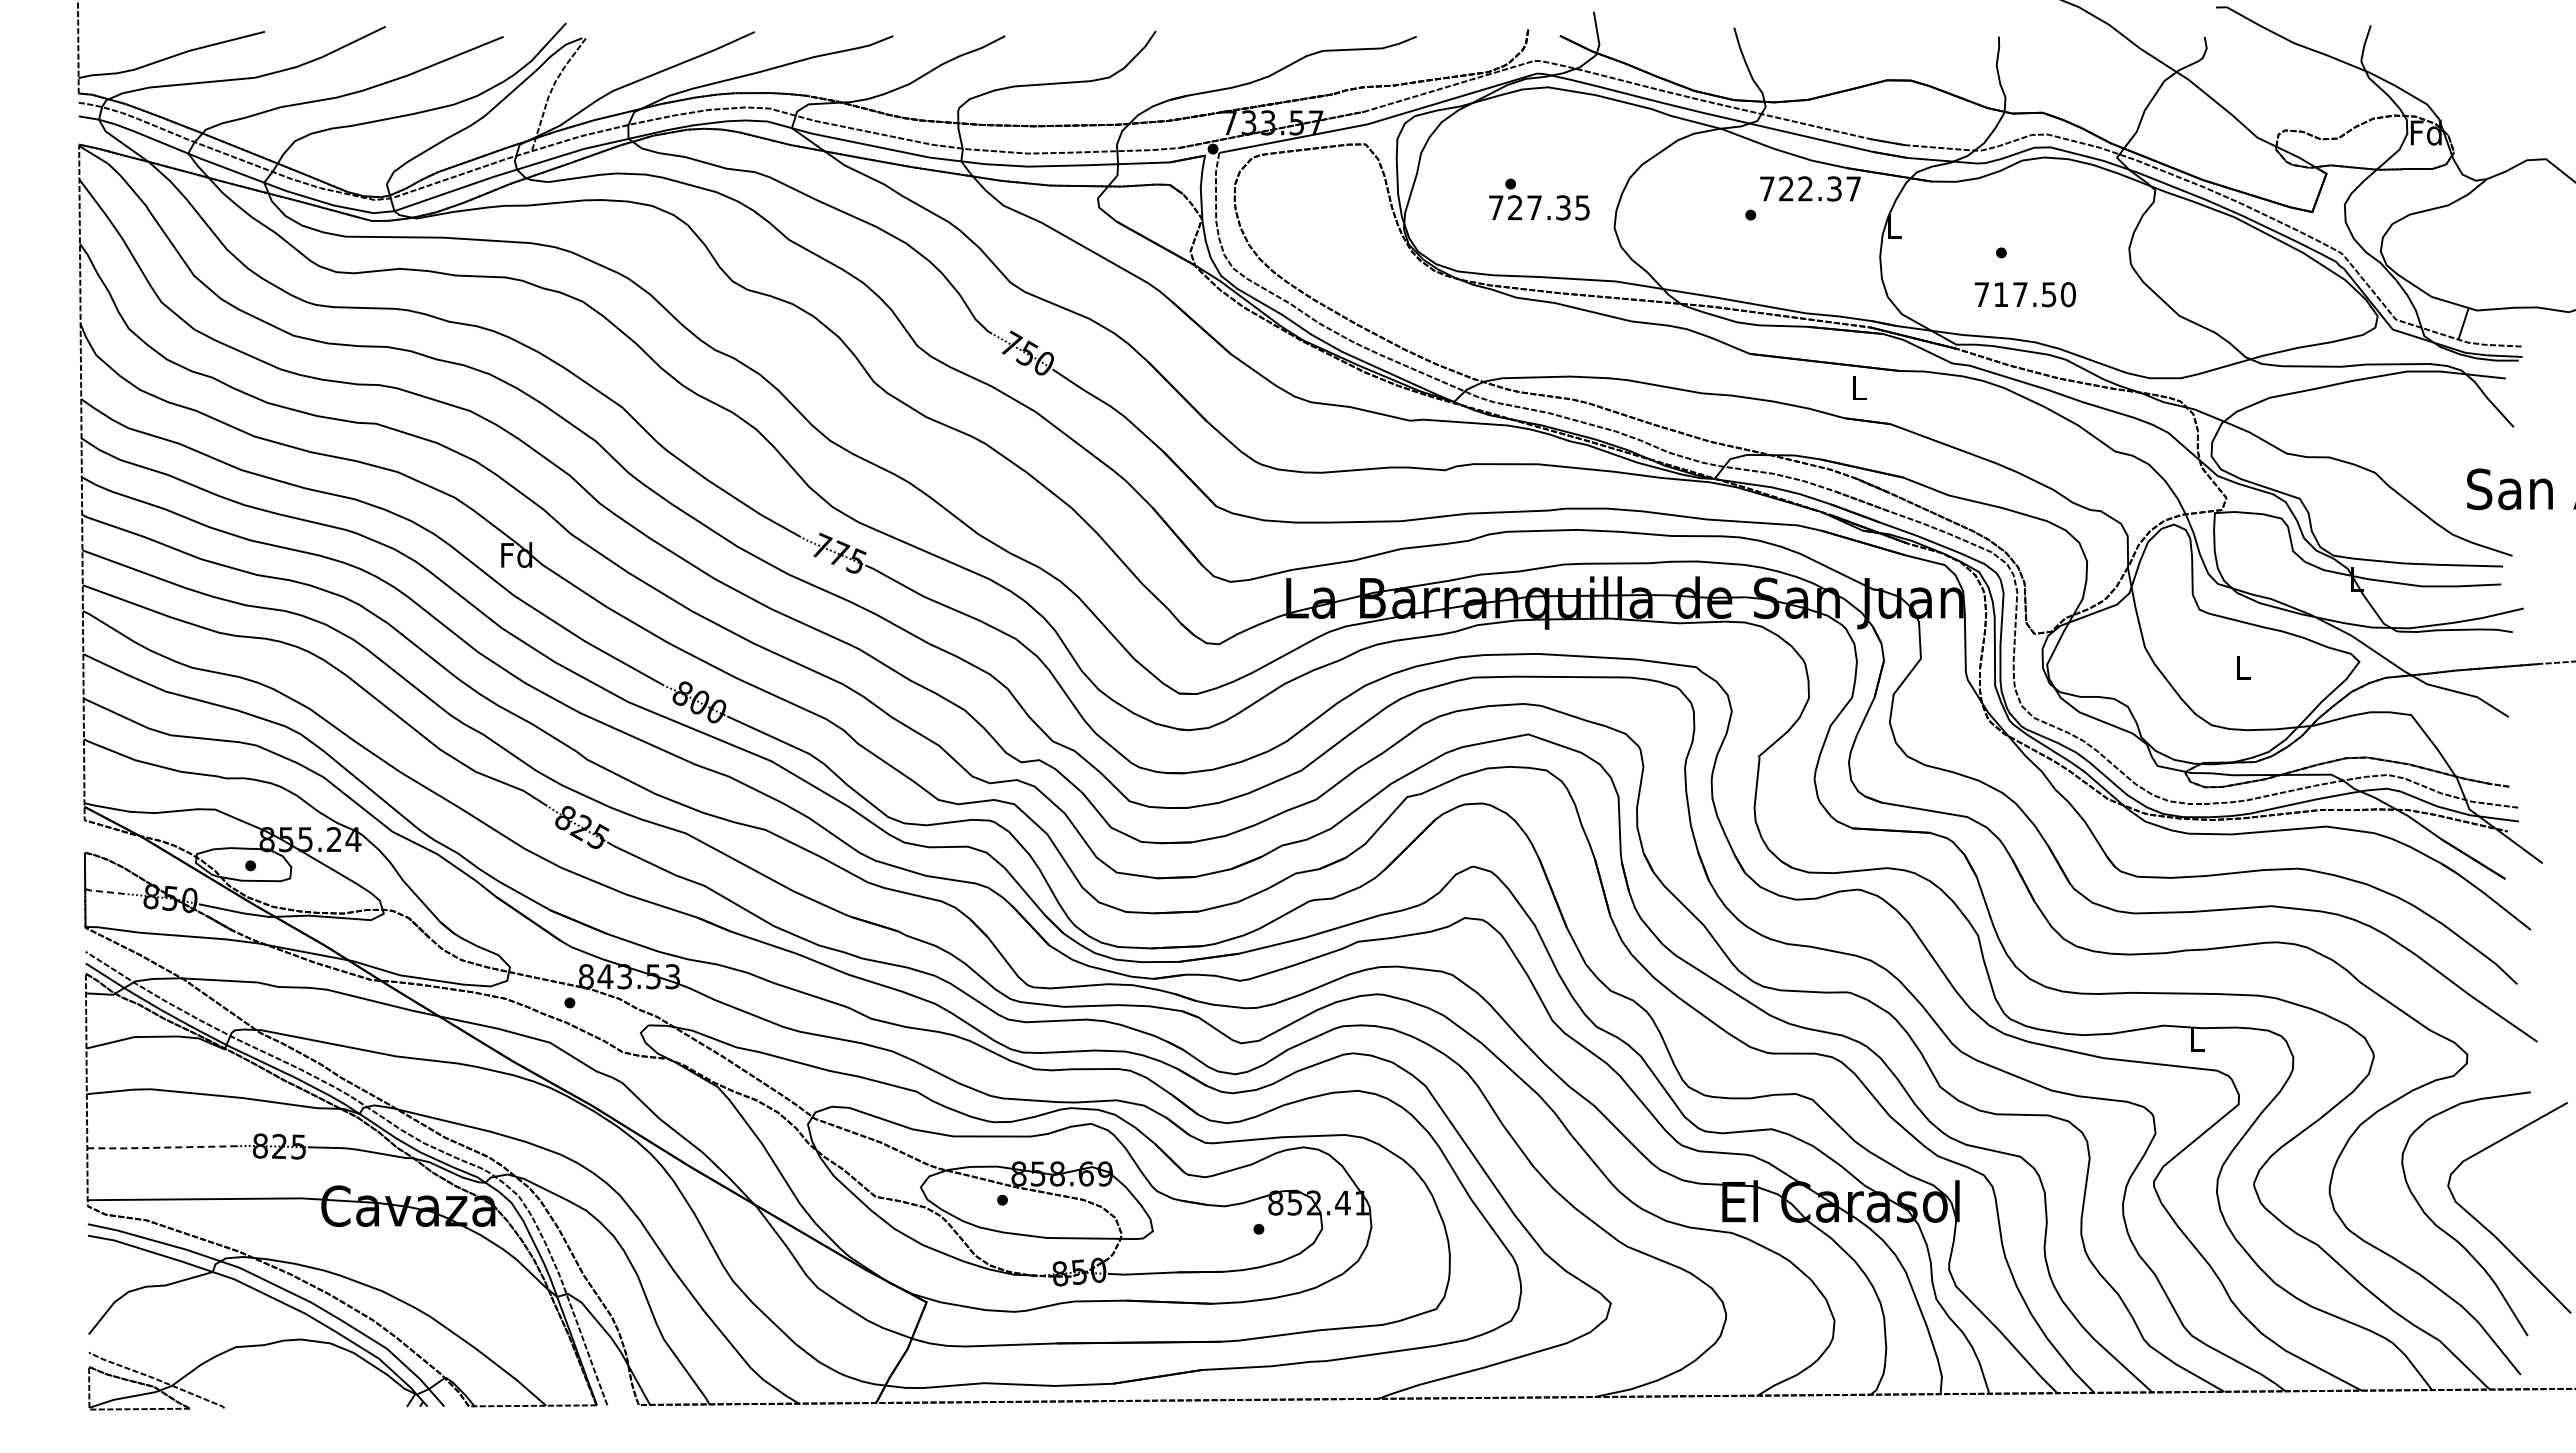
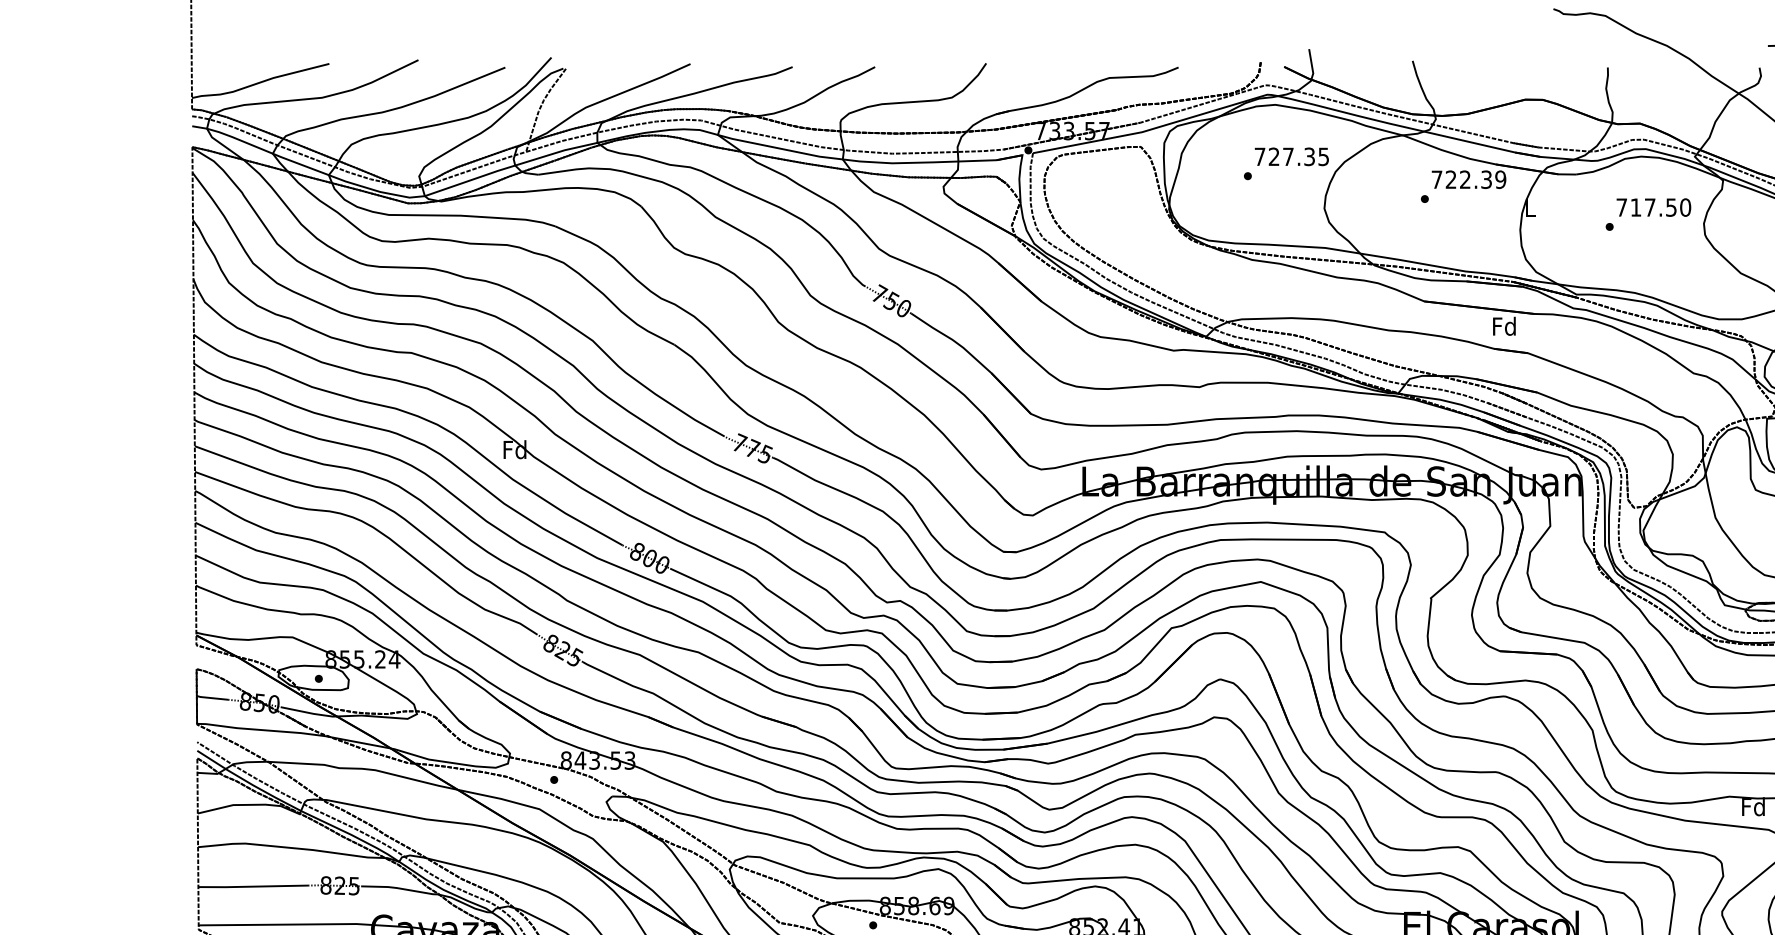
text: (1853, 188) -> (1500, 179), 722.37 -> 722.39
text: (1539, 207) -> (1291, 156), moved
text: (2024, 294) -> (1653, 207), moved
text: (1858, 387) -> (1504, 326), L -> Fd
line: (105, 892) -> (211, 698), dashed -> solid
text: (2196, 1039) -> (1753, 806), L -> Fd
line: (161, 1147) -> (253, 886), dashed -> solid

